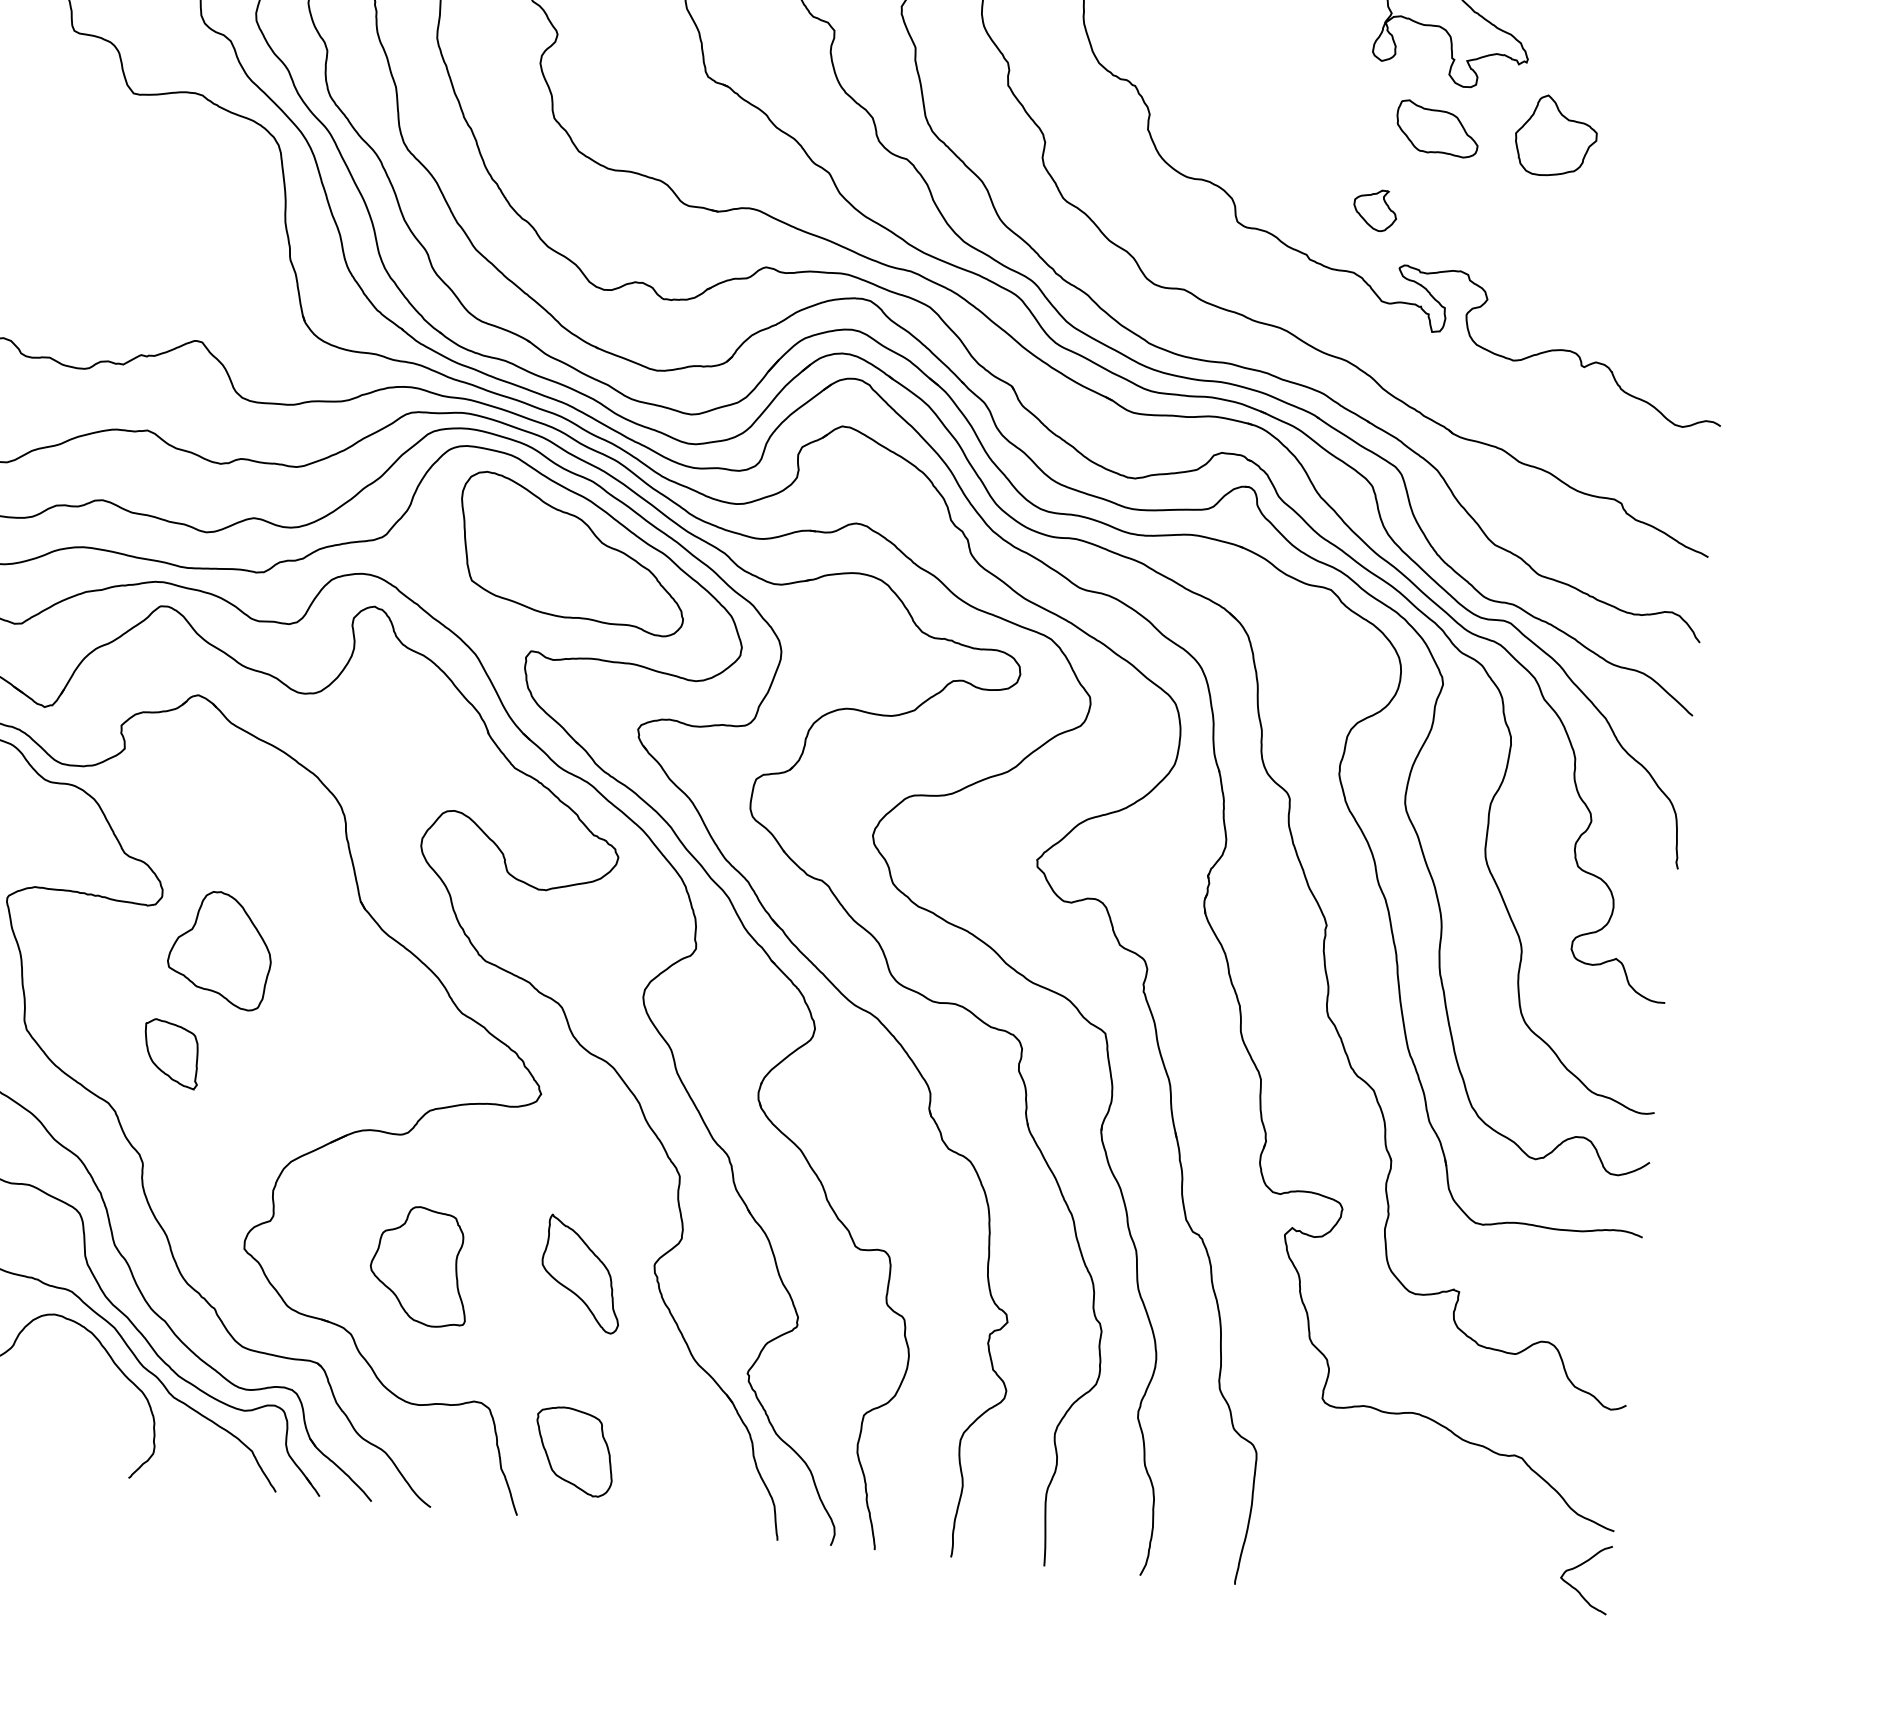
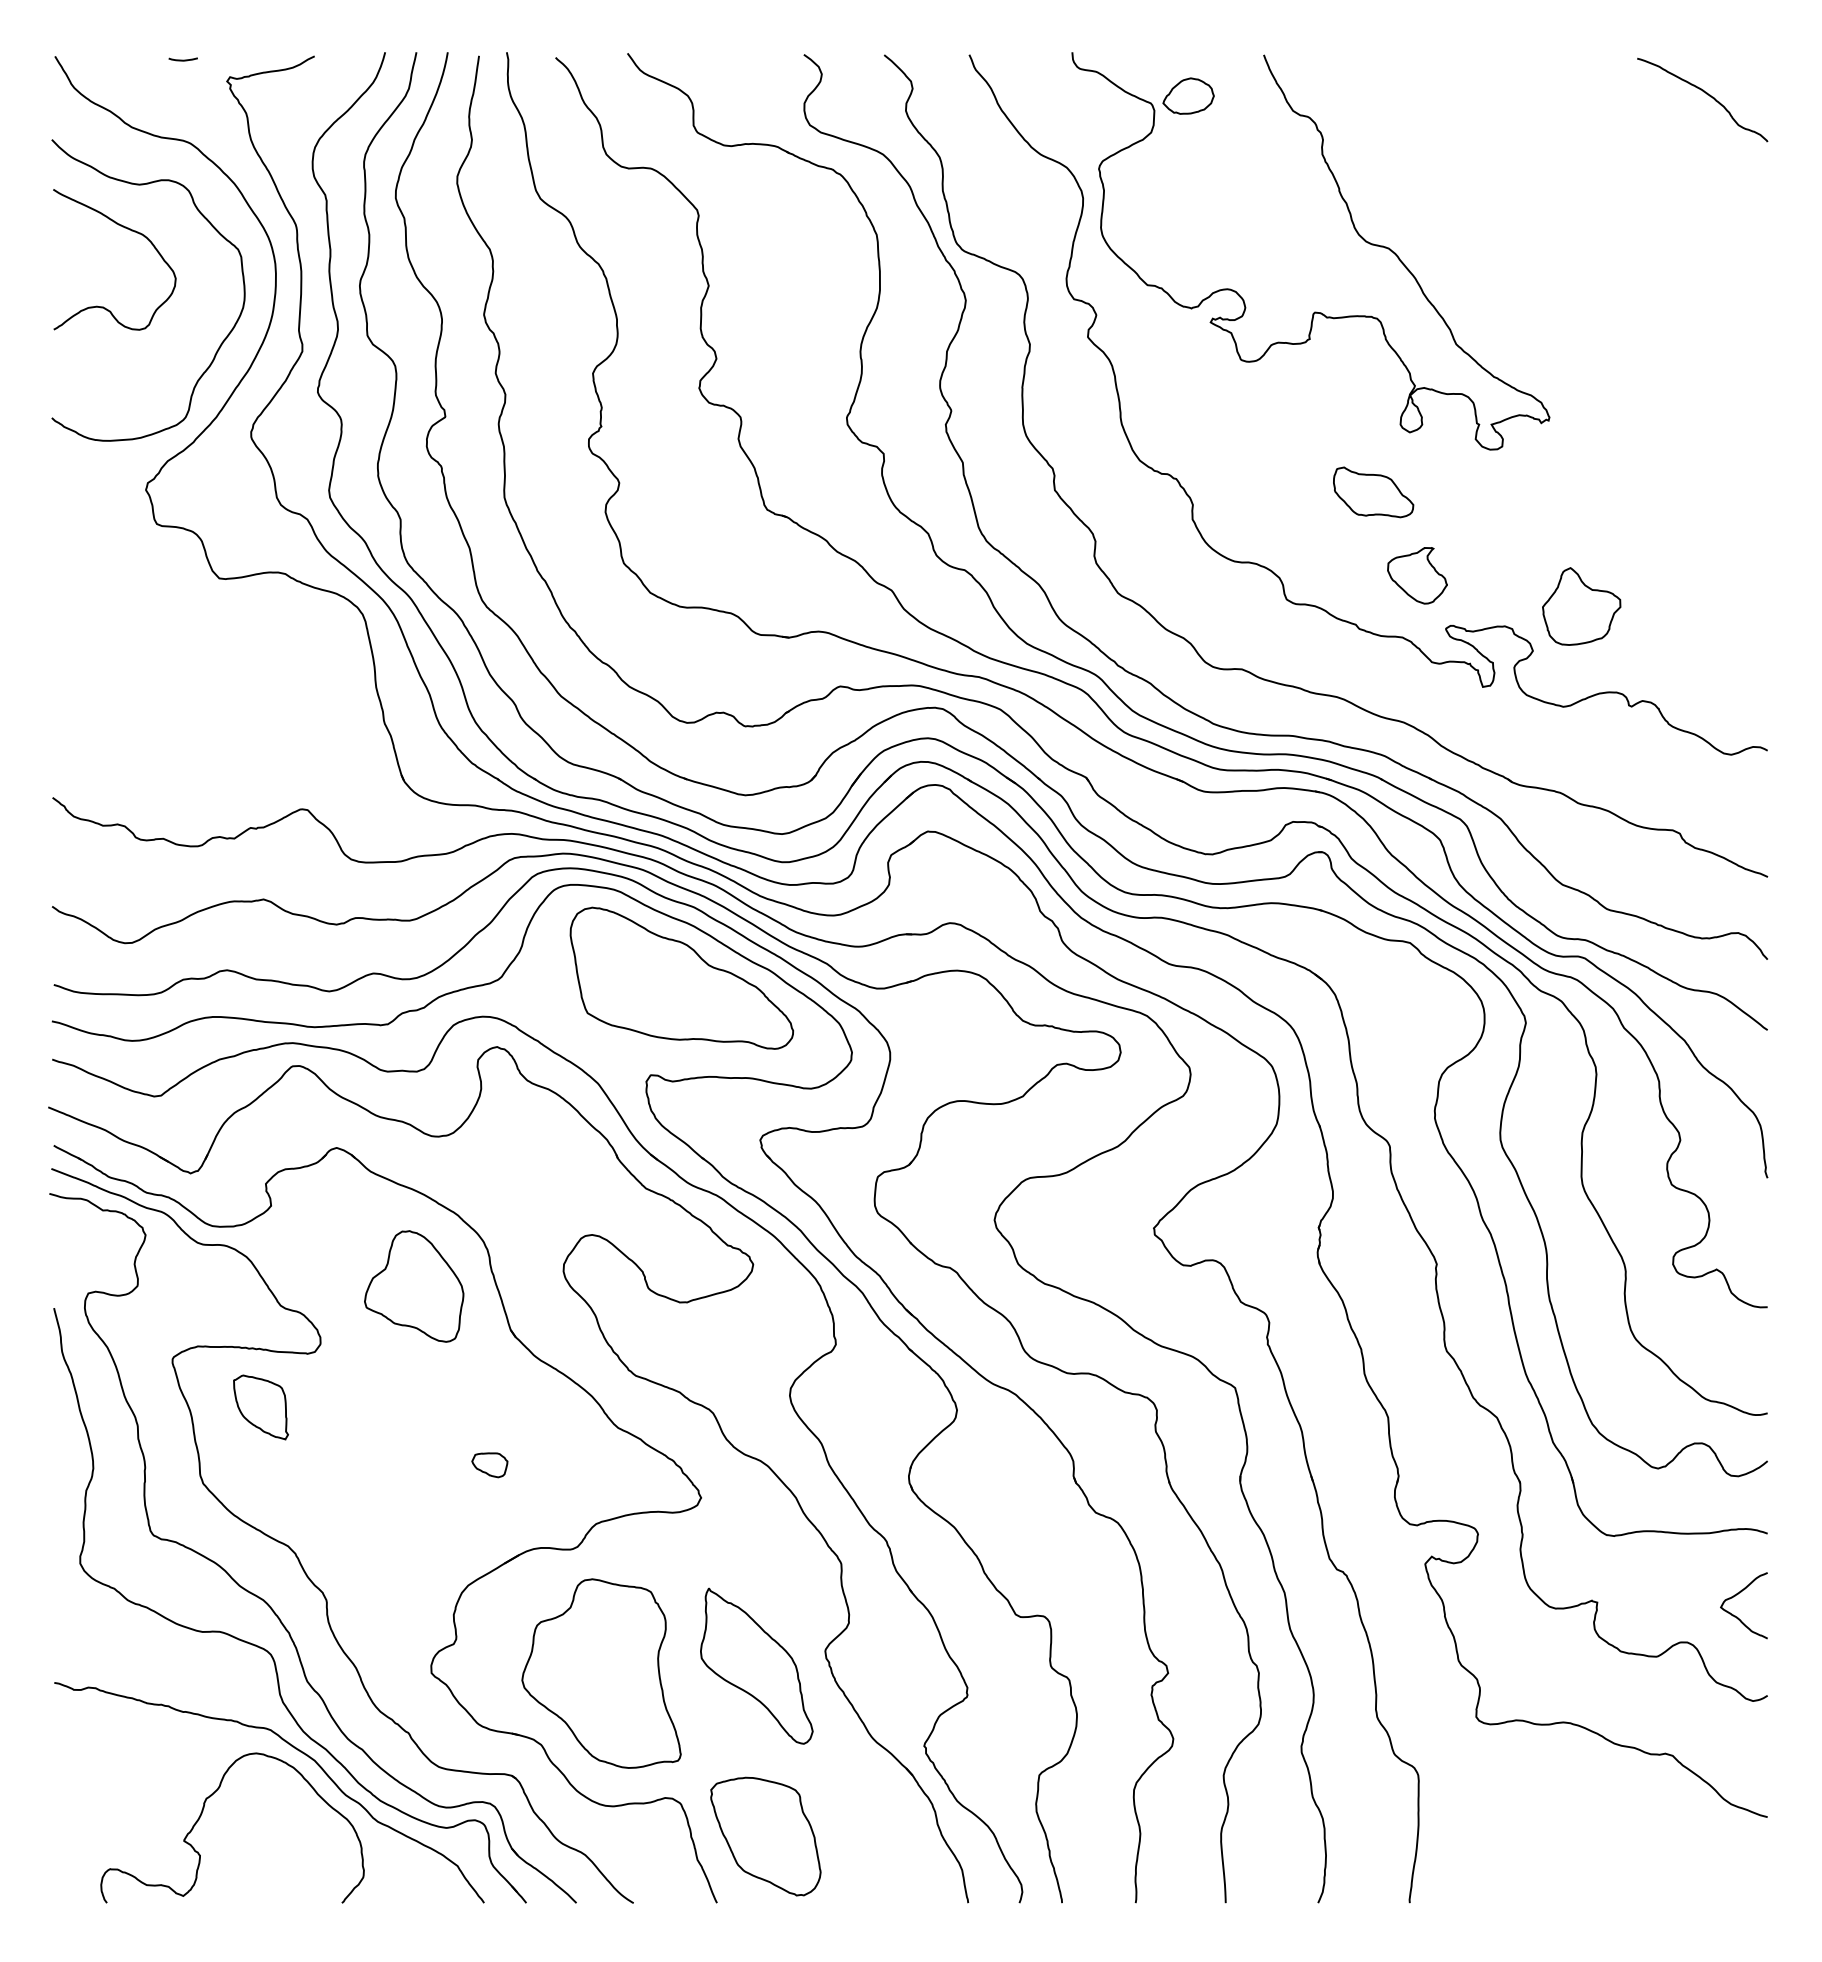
part: (1437, 129) -> (1373, 492), moved
part: (1556, 136) -> (1581, 606), moved
part: (1375, 209) -> (1417, 575), size x1.43
part: (220, 950) -> (414, 1286), moved
part: (325, 1039) -> (489, 1465), added
part: (171, 1053) -> (260, 1407), moved
part: (420, 1266) -> (601, 1673), size x1.67
part: (581, 1273) -> (756, 1665), size x1.43
part: (574, 1451) -> (765, 1836), size x1.43
curve: (1579, 1567) -> (1737, 1595), moved

